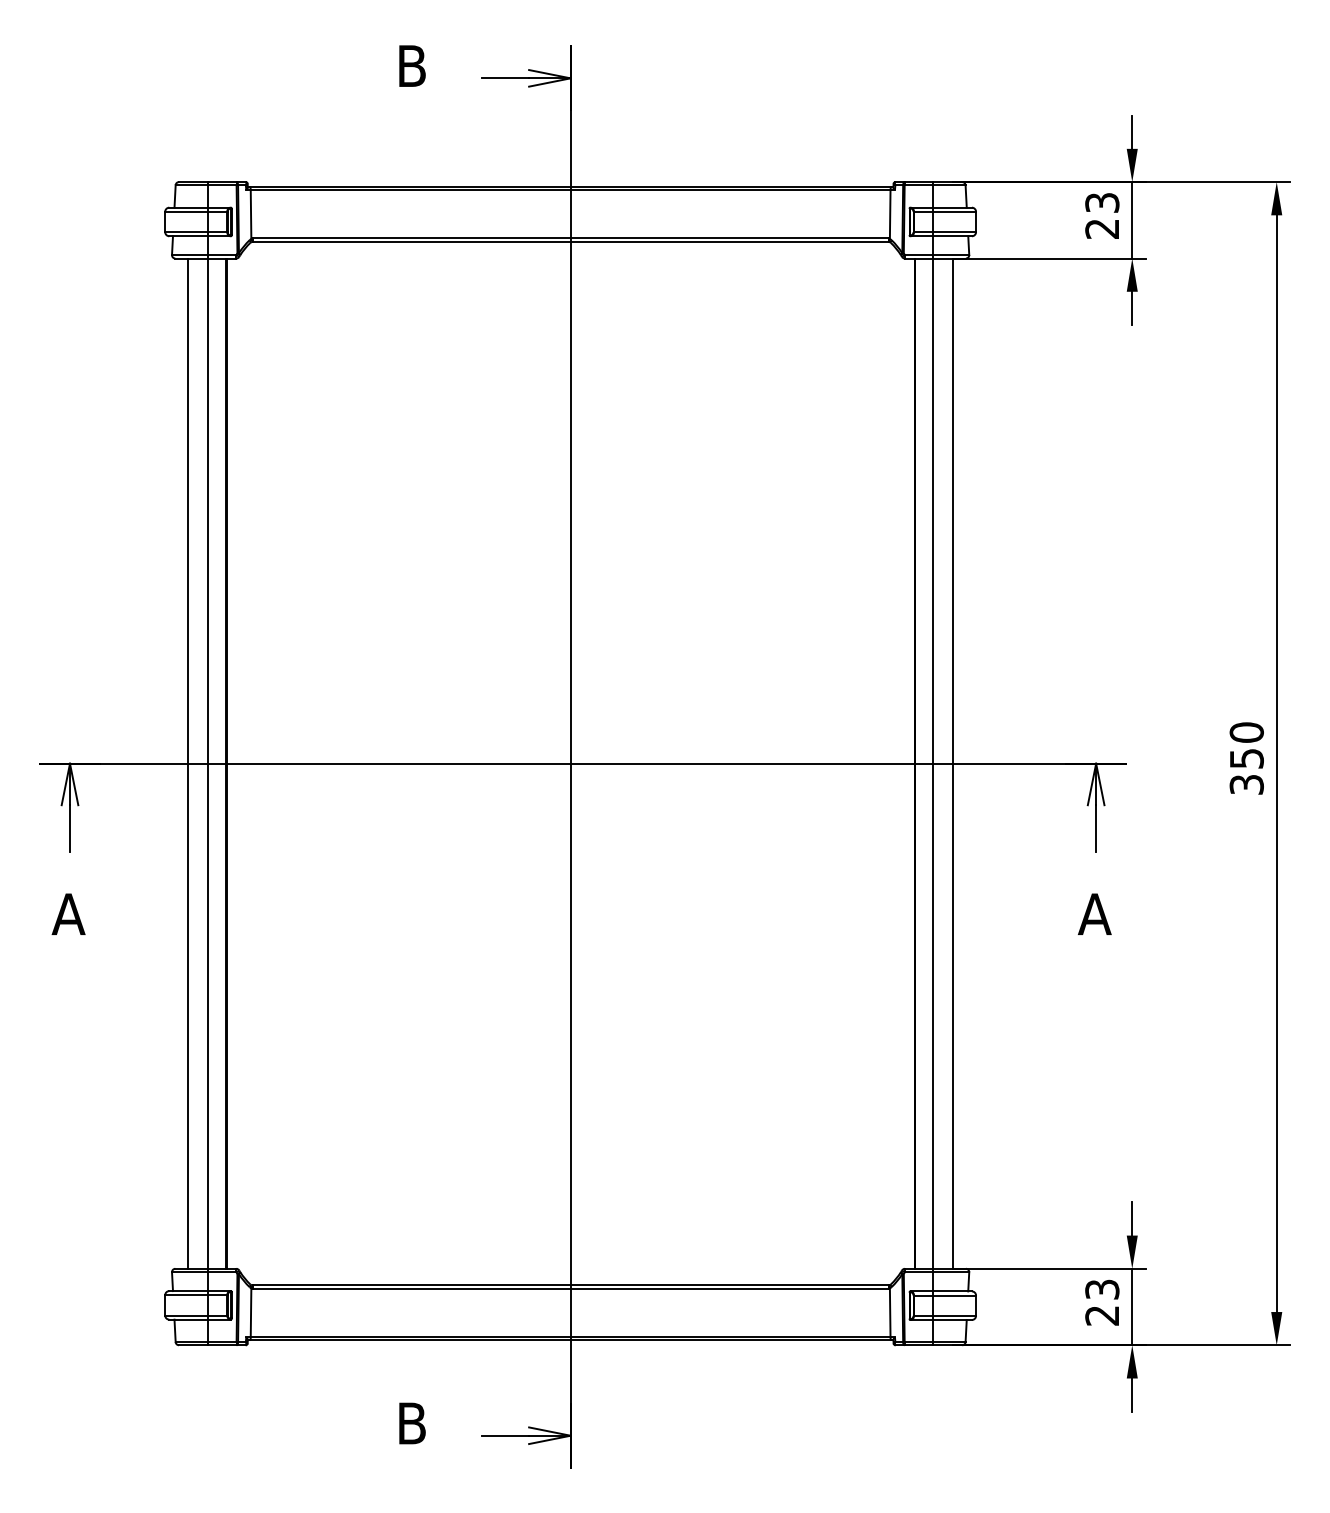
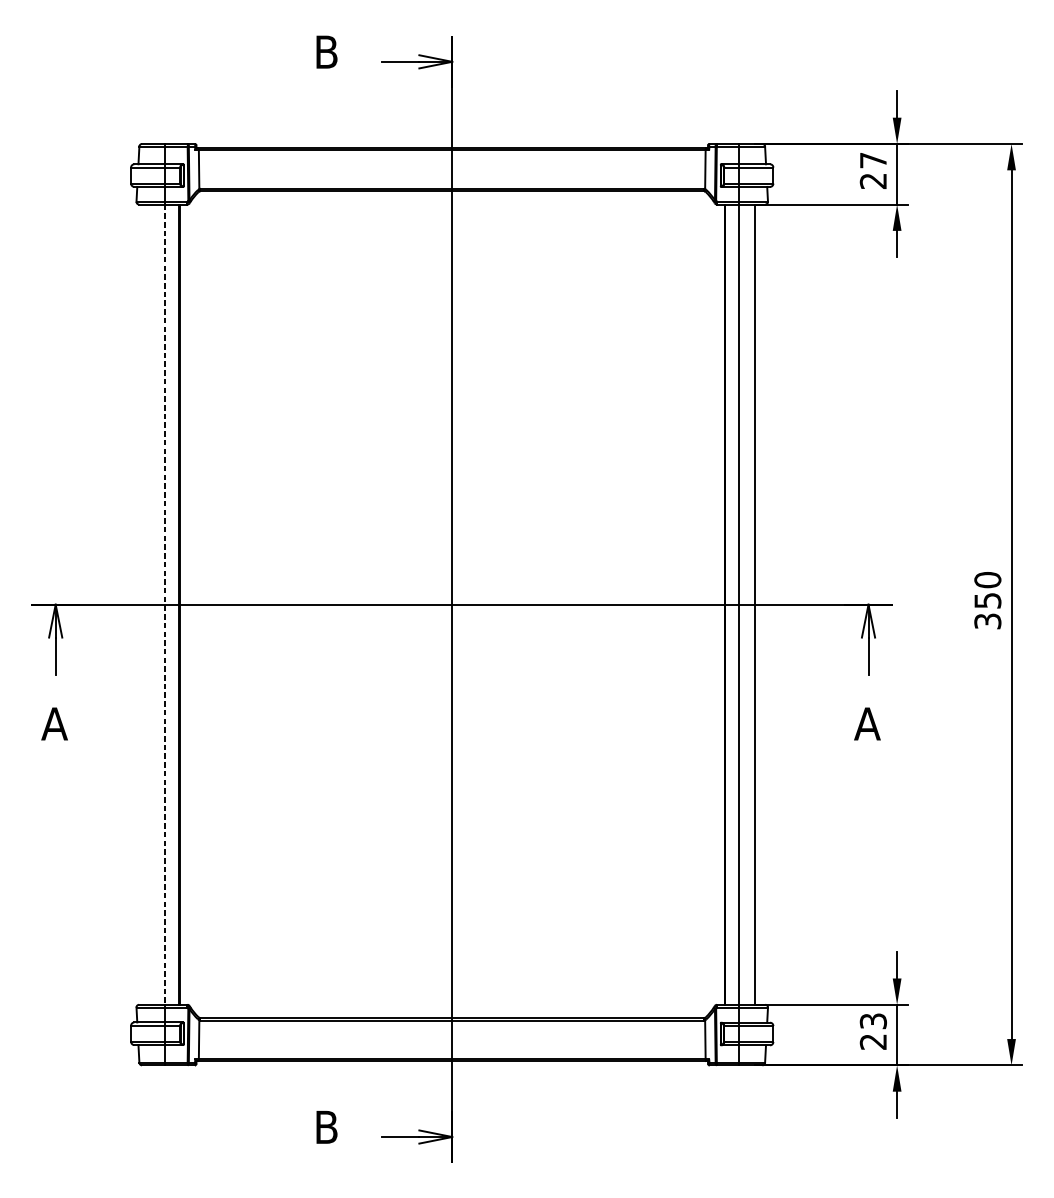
text: (1102, 202) -> (873, 160), 23 -> 27
line: (188, 763) -> (149, 604), removed
line: (208, 764) -> (165, 605), solid -> dashed

